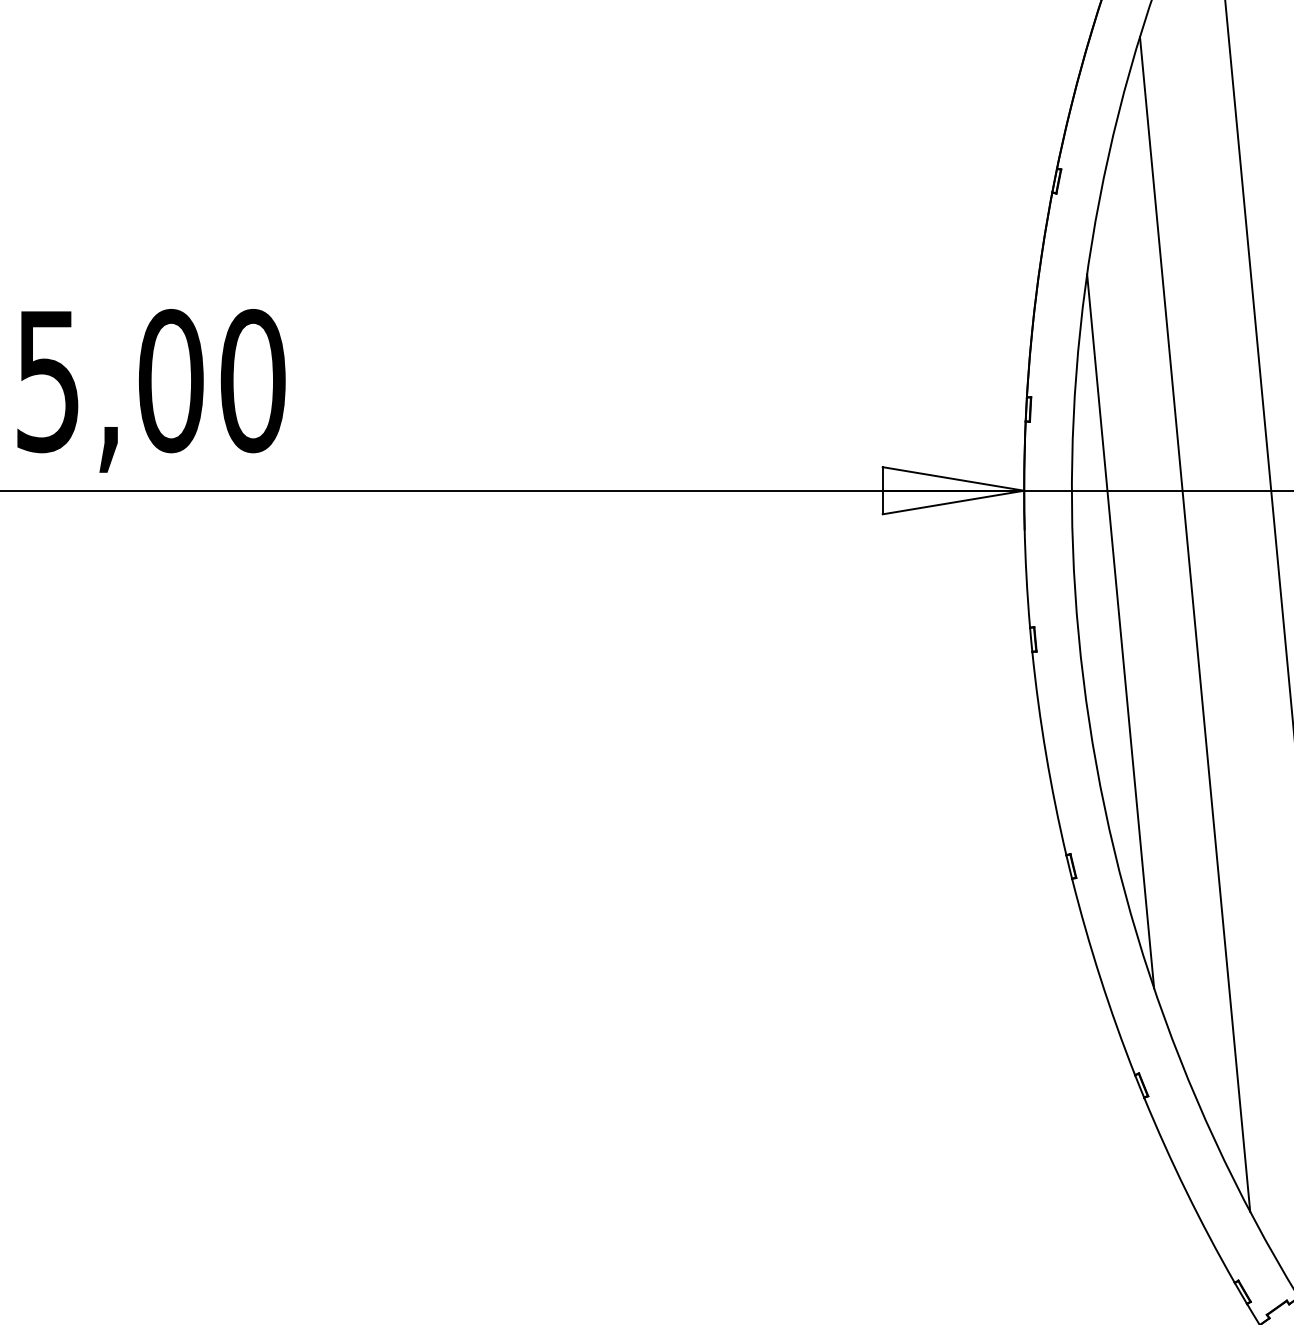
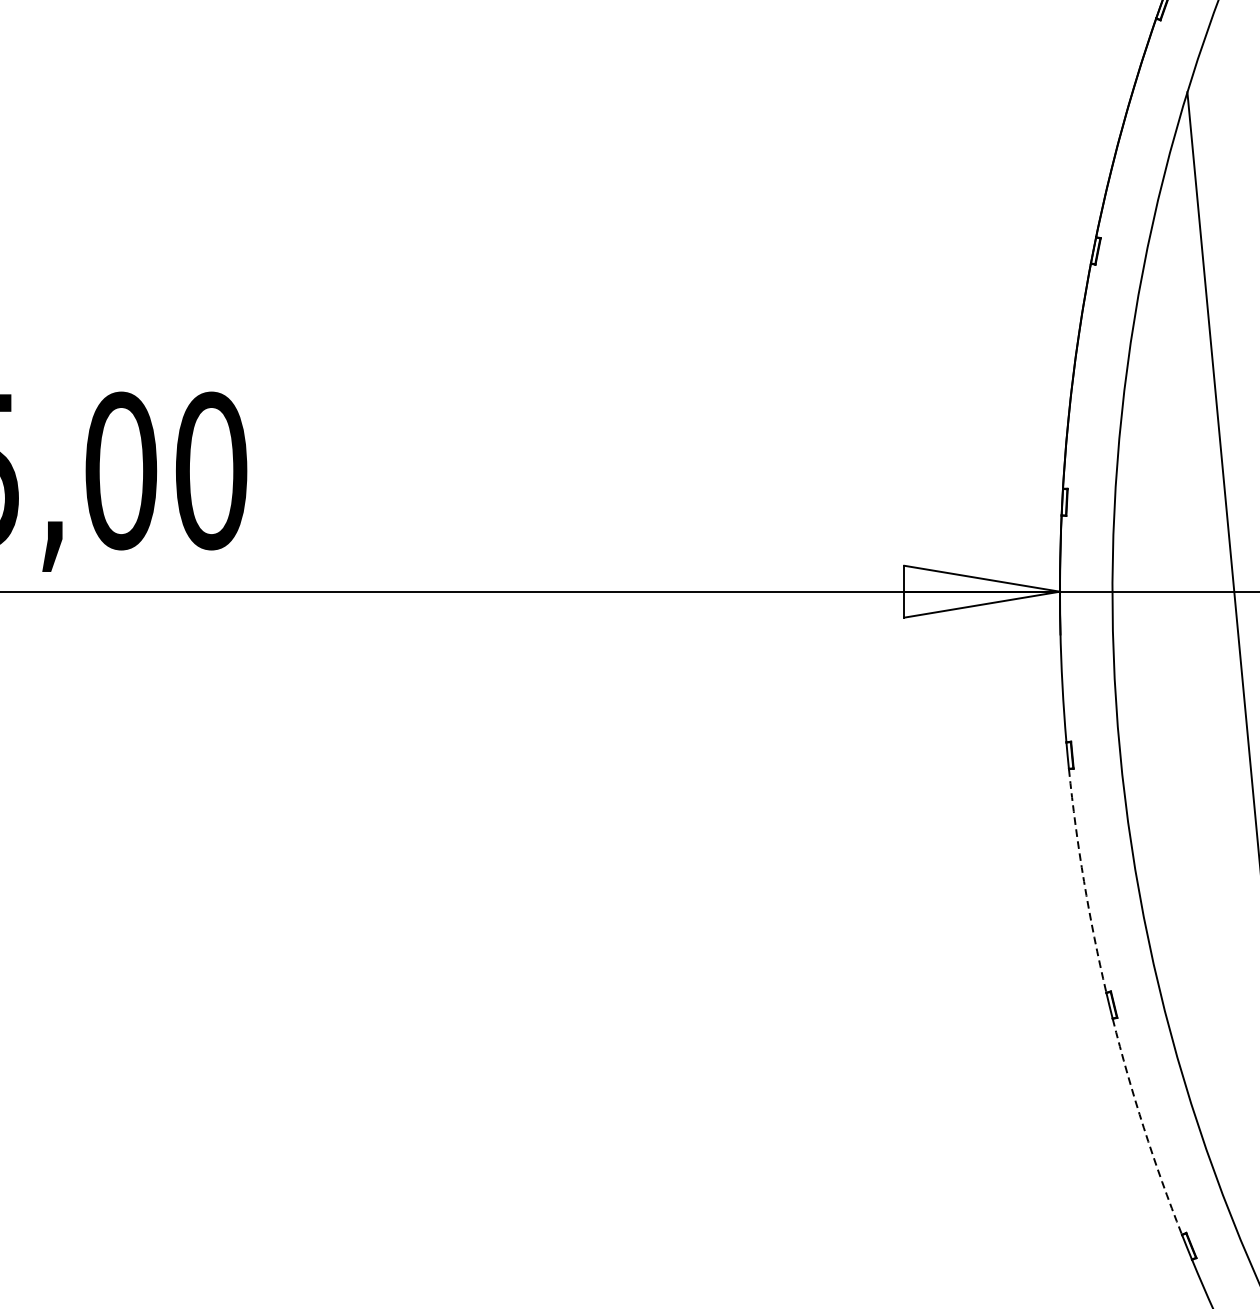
line: (1120, 631) -> (1165, 746), removed
arc: (1046, 754) -> (1084, 881), solid -> dashed
arc: (1100, 978) -> (1143, 1128), solid -> dashed

